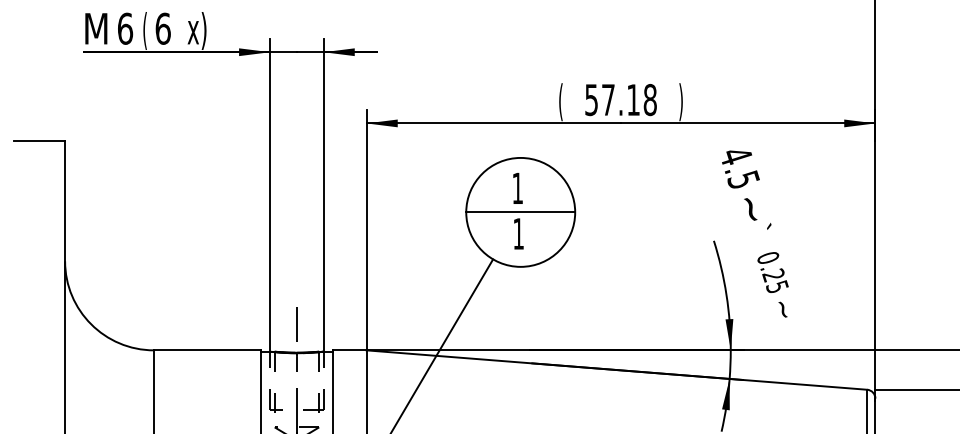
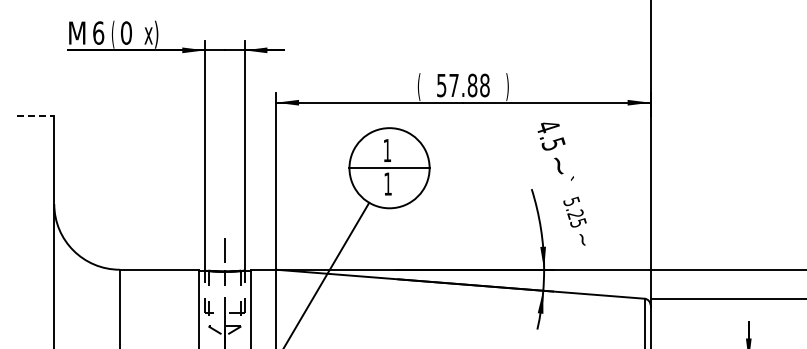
text: (163, 27) -> (126, 32), 6 -> 0
text: (633, 99) -> (472, 85), 57.18 -> 57.88
line: (39, 140) -> (35, 115), solid -> dashed
text: (767, 256) -> (571, 200), 0.25 -> 5.25

